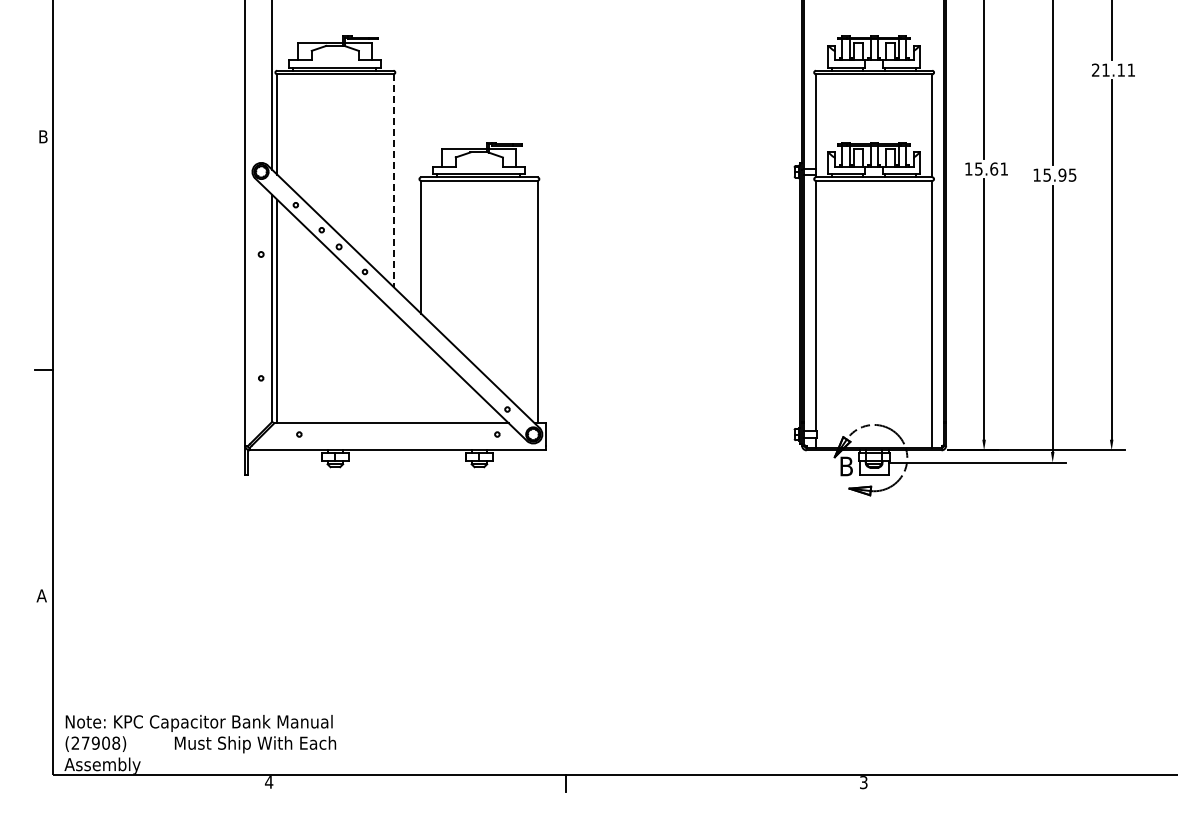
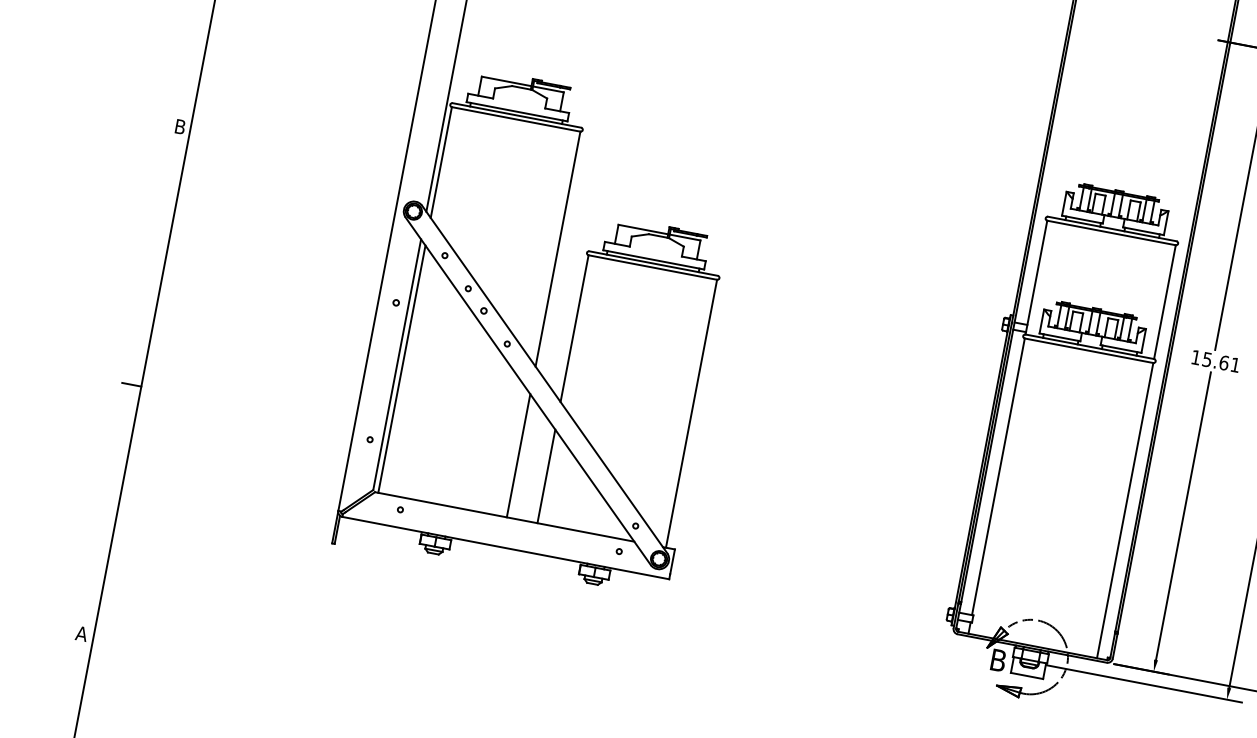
line: (393, 181) -> (557, 250), dashed -> solid
line: (393, 367) -> (518, 455), added
line: (421, 380) -> (546, 475), added

